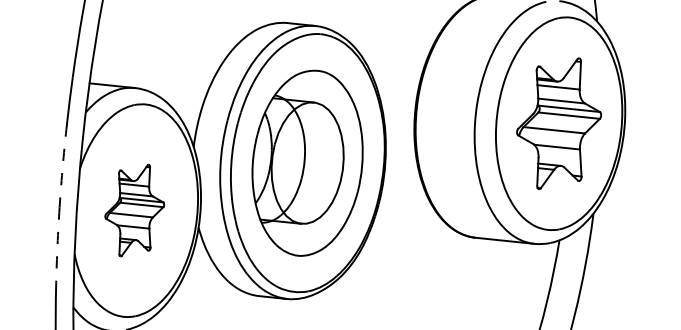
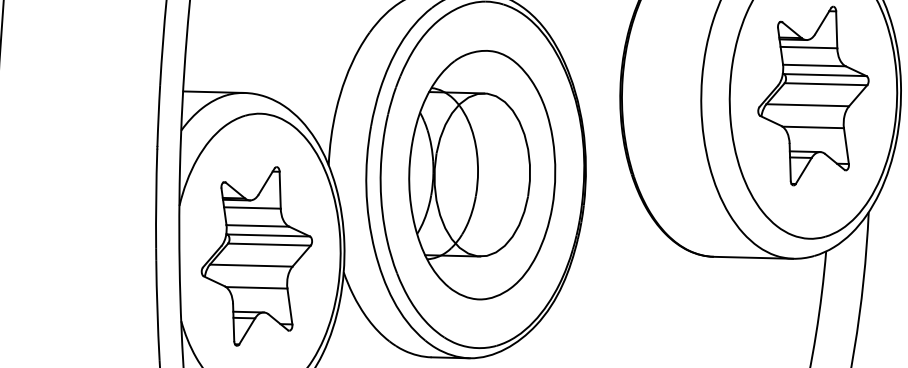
arc: (63, 161) -> (156, 198), dashed -> solid
part: (134, 210) -> (256, 256), size x1.43
arc: (57, 245) -> (157, 311), dashed -> solid

